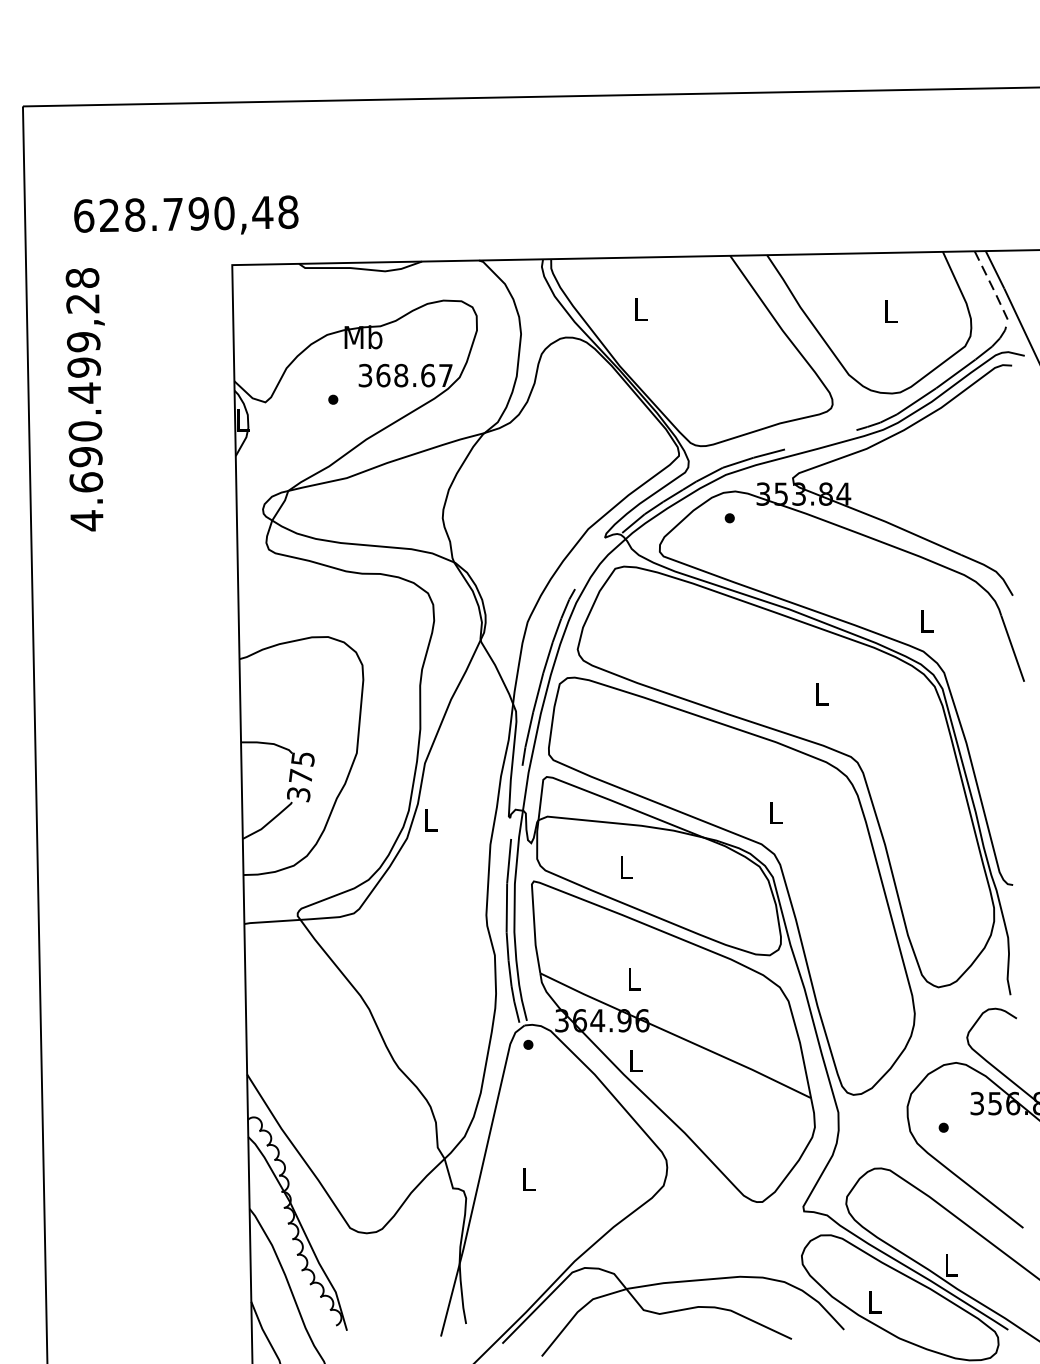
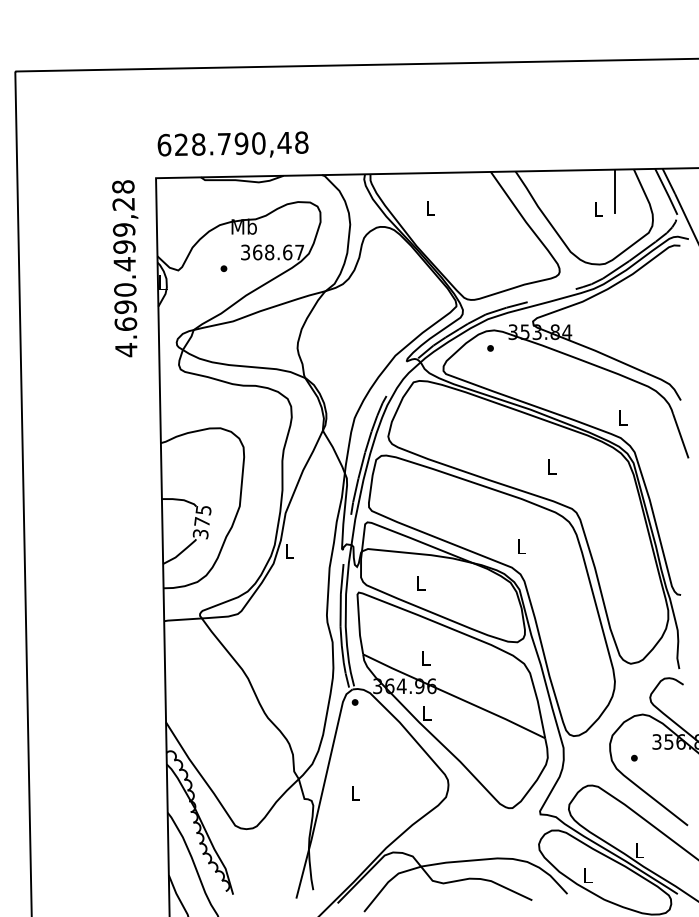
text: (185, 214) -> (232, 144), moved
line: (914, 284) -> (614, 191), added
line: (991, 286) -> (666, 192), dashed -> solid
text: (85, 399) -> (125, 268), moved

